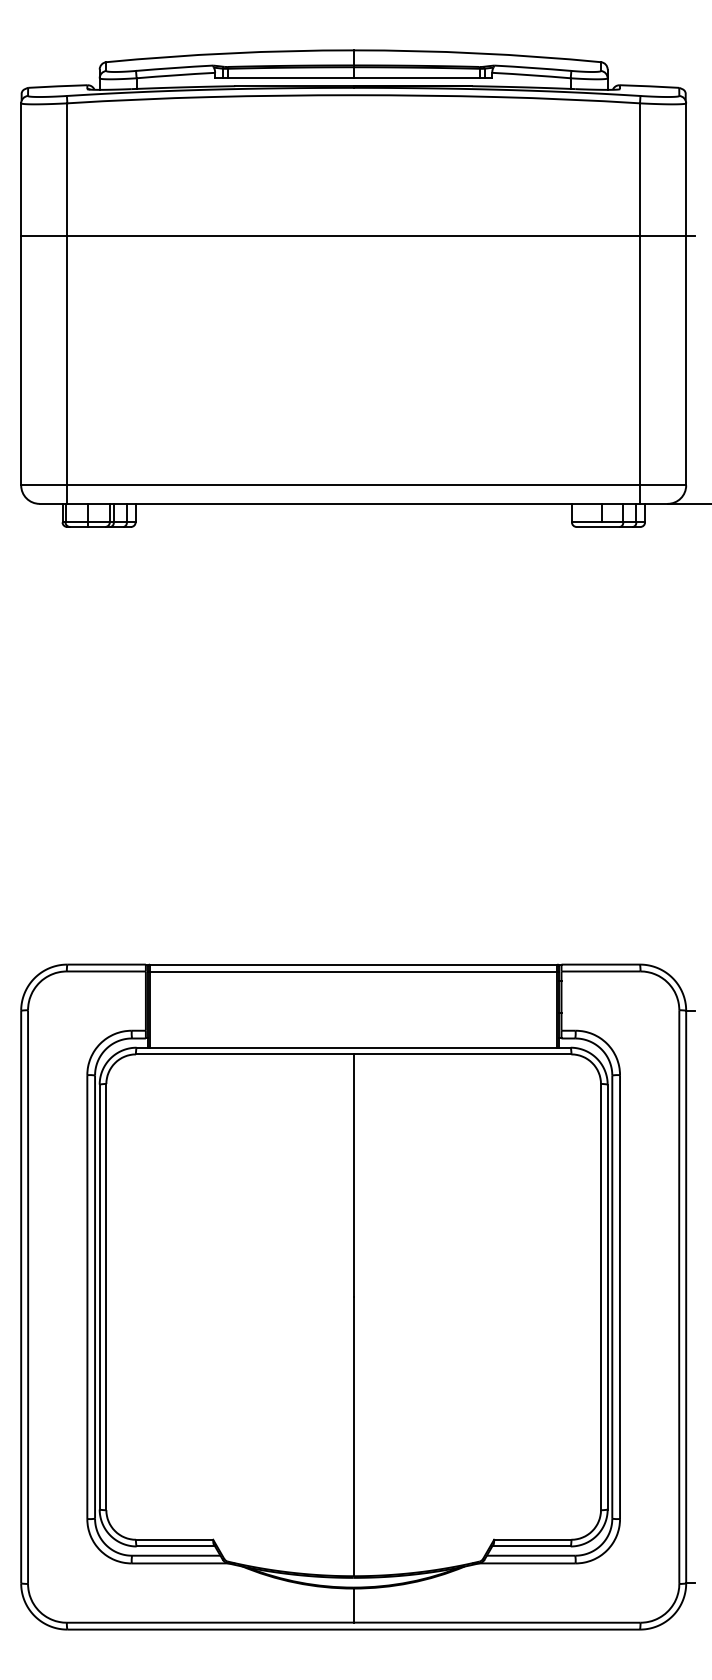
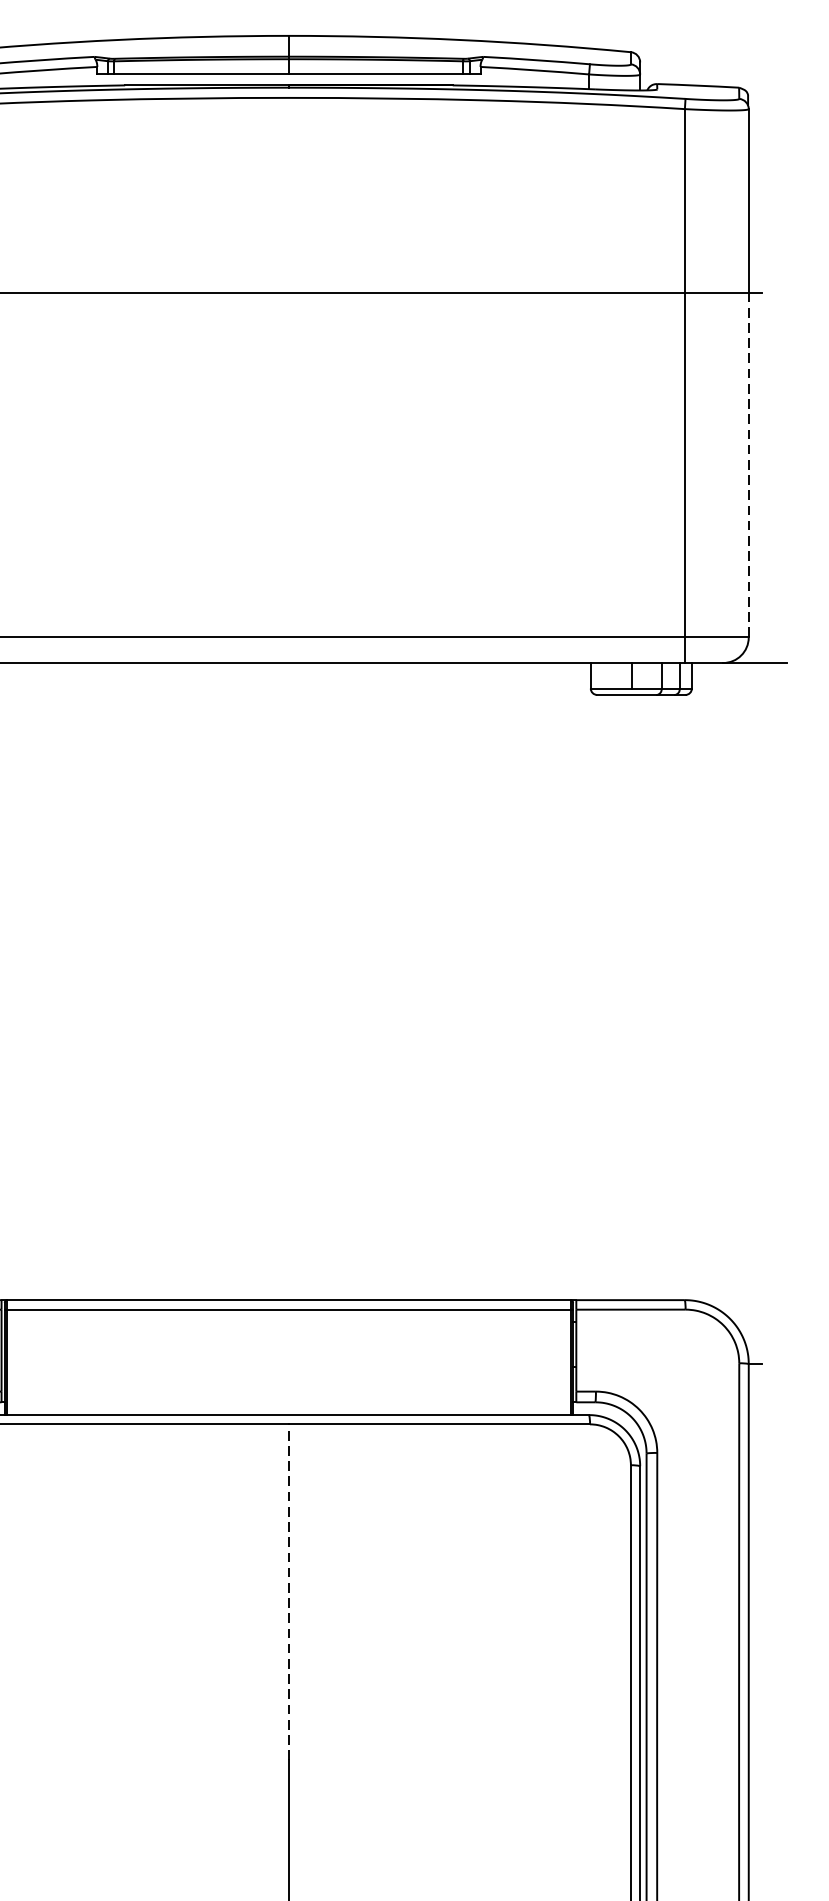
line: (686, 360) -> (749, 464), solid -> dashed
line: (353, 1175) -> (288, 1591), solid -> dashed

